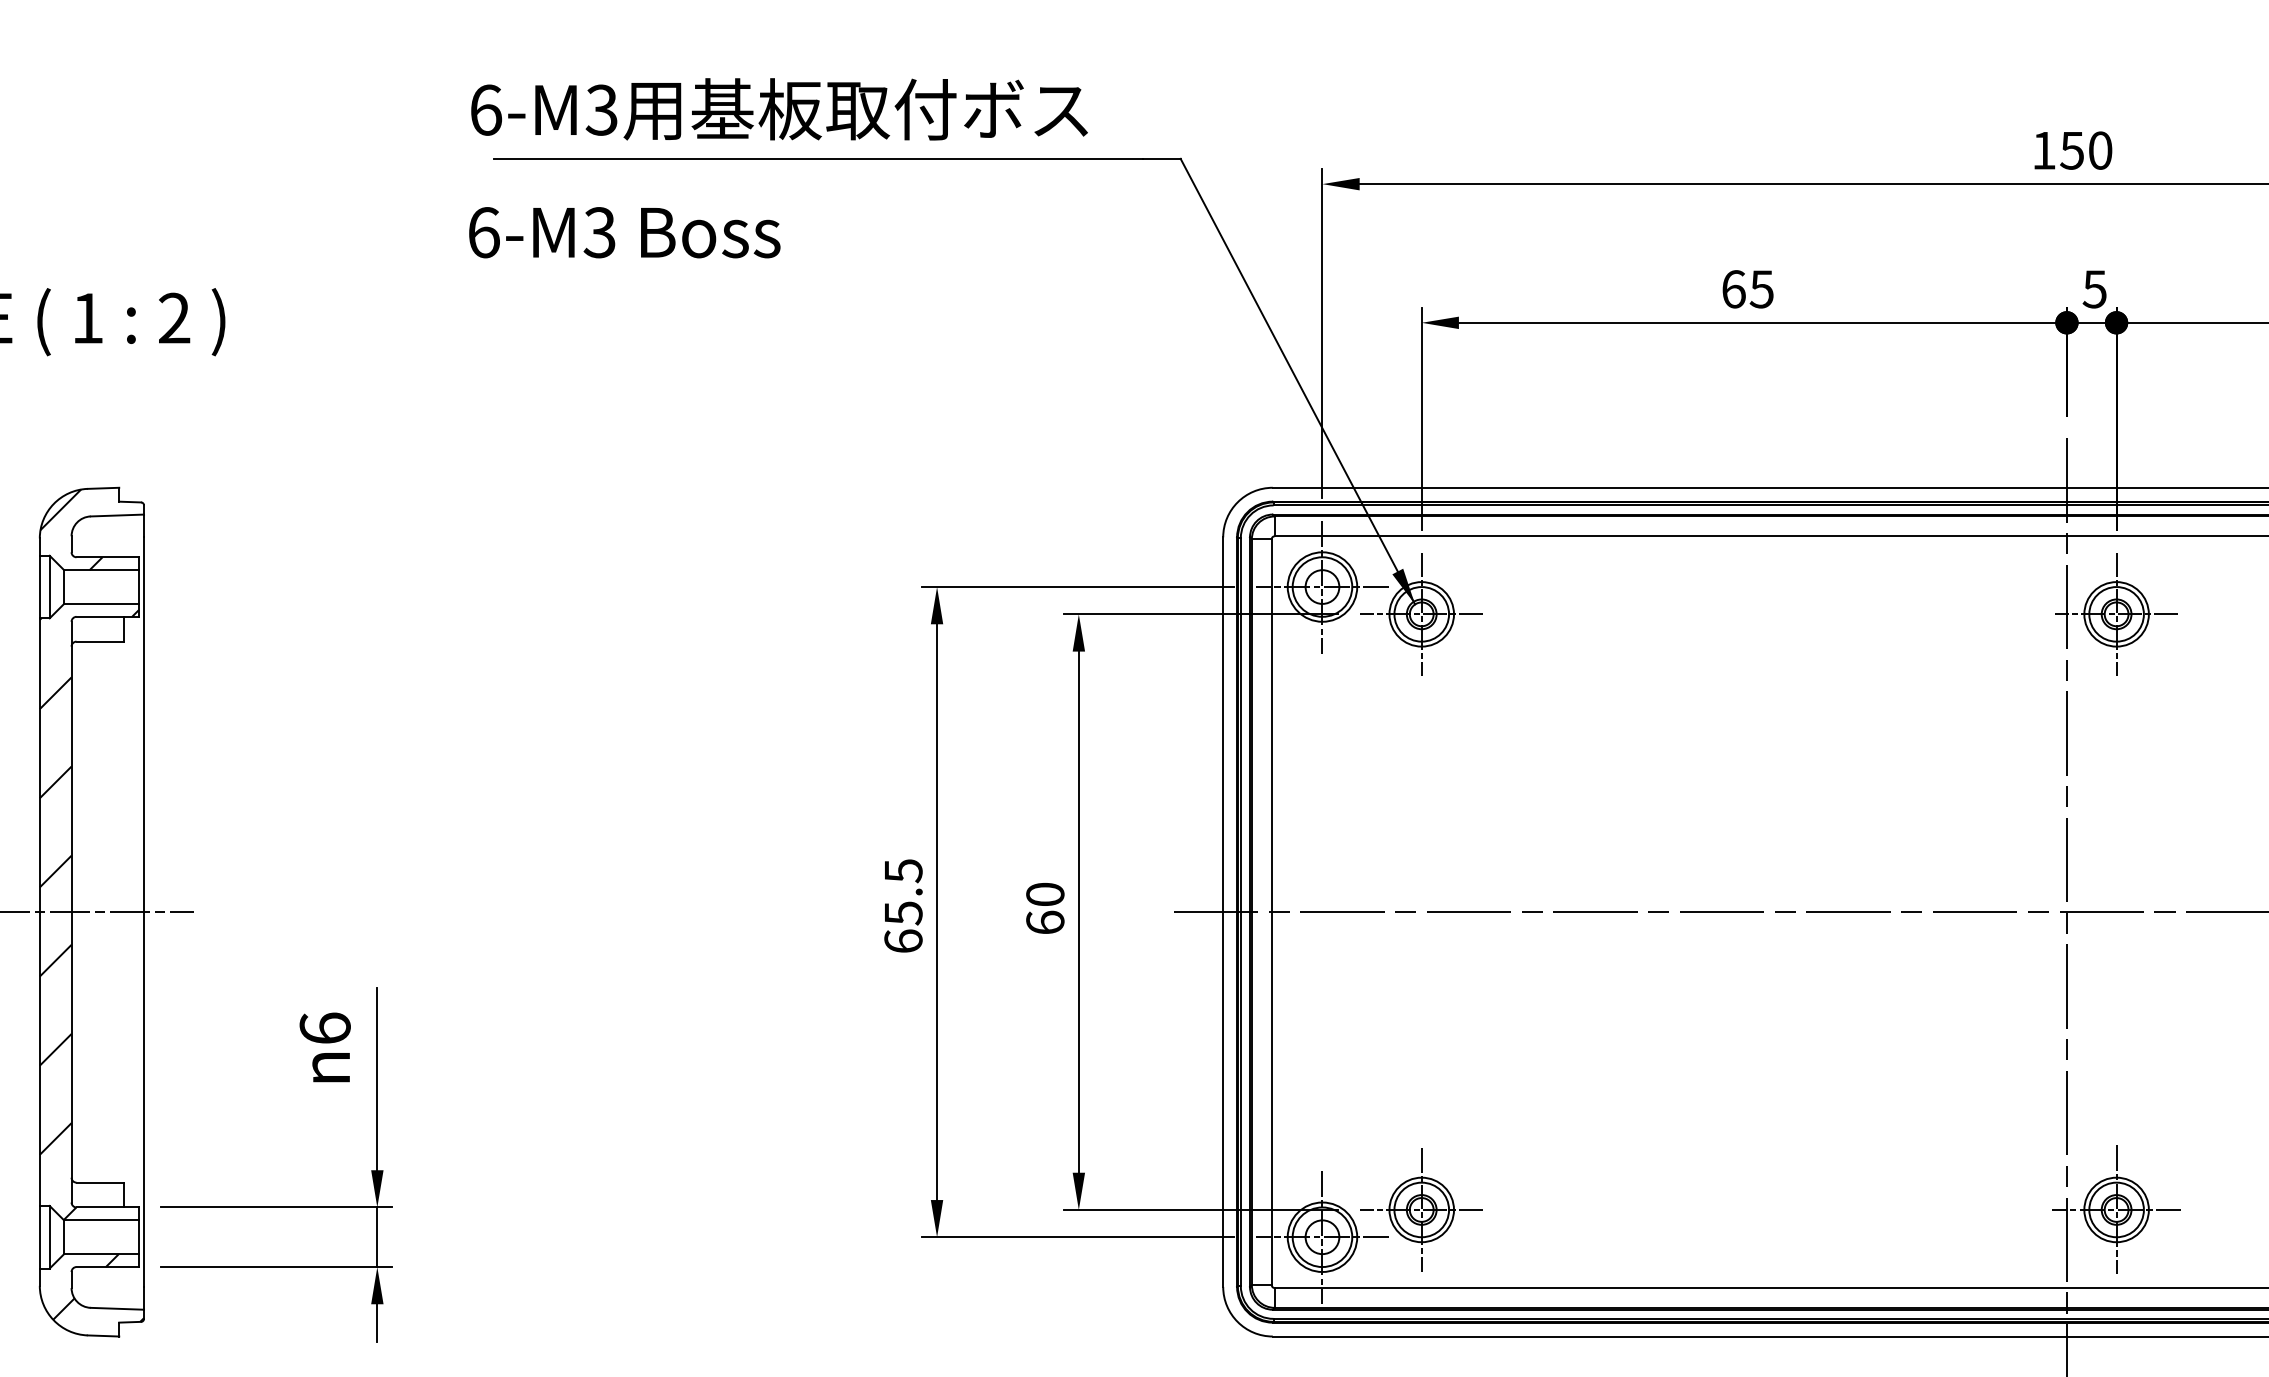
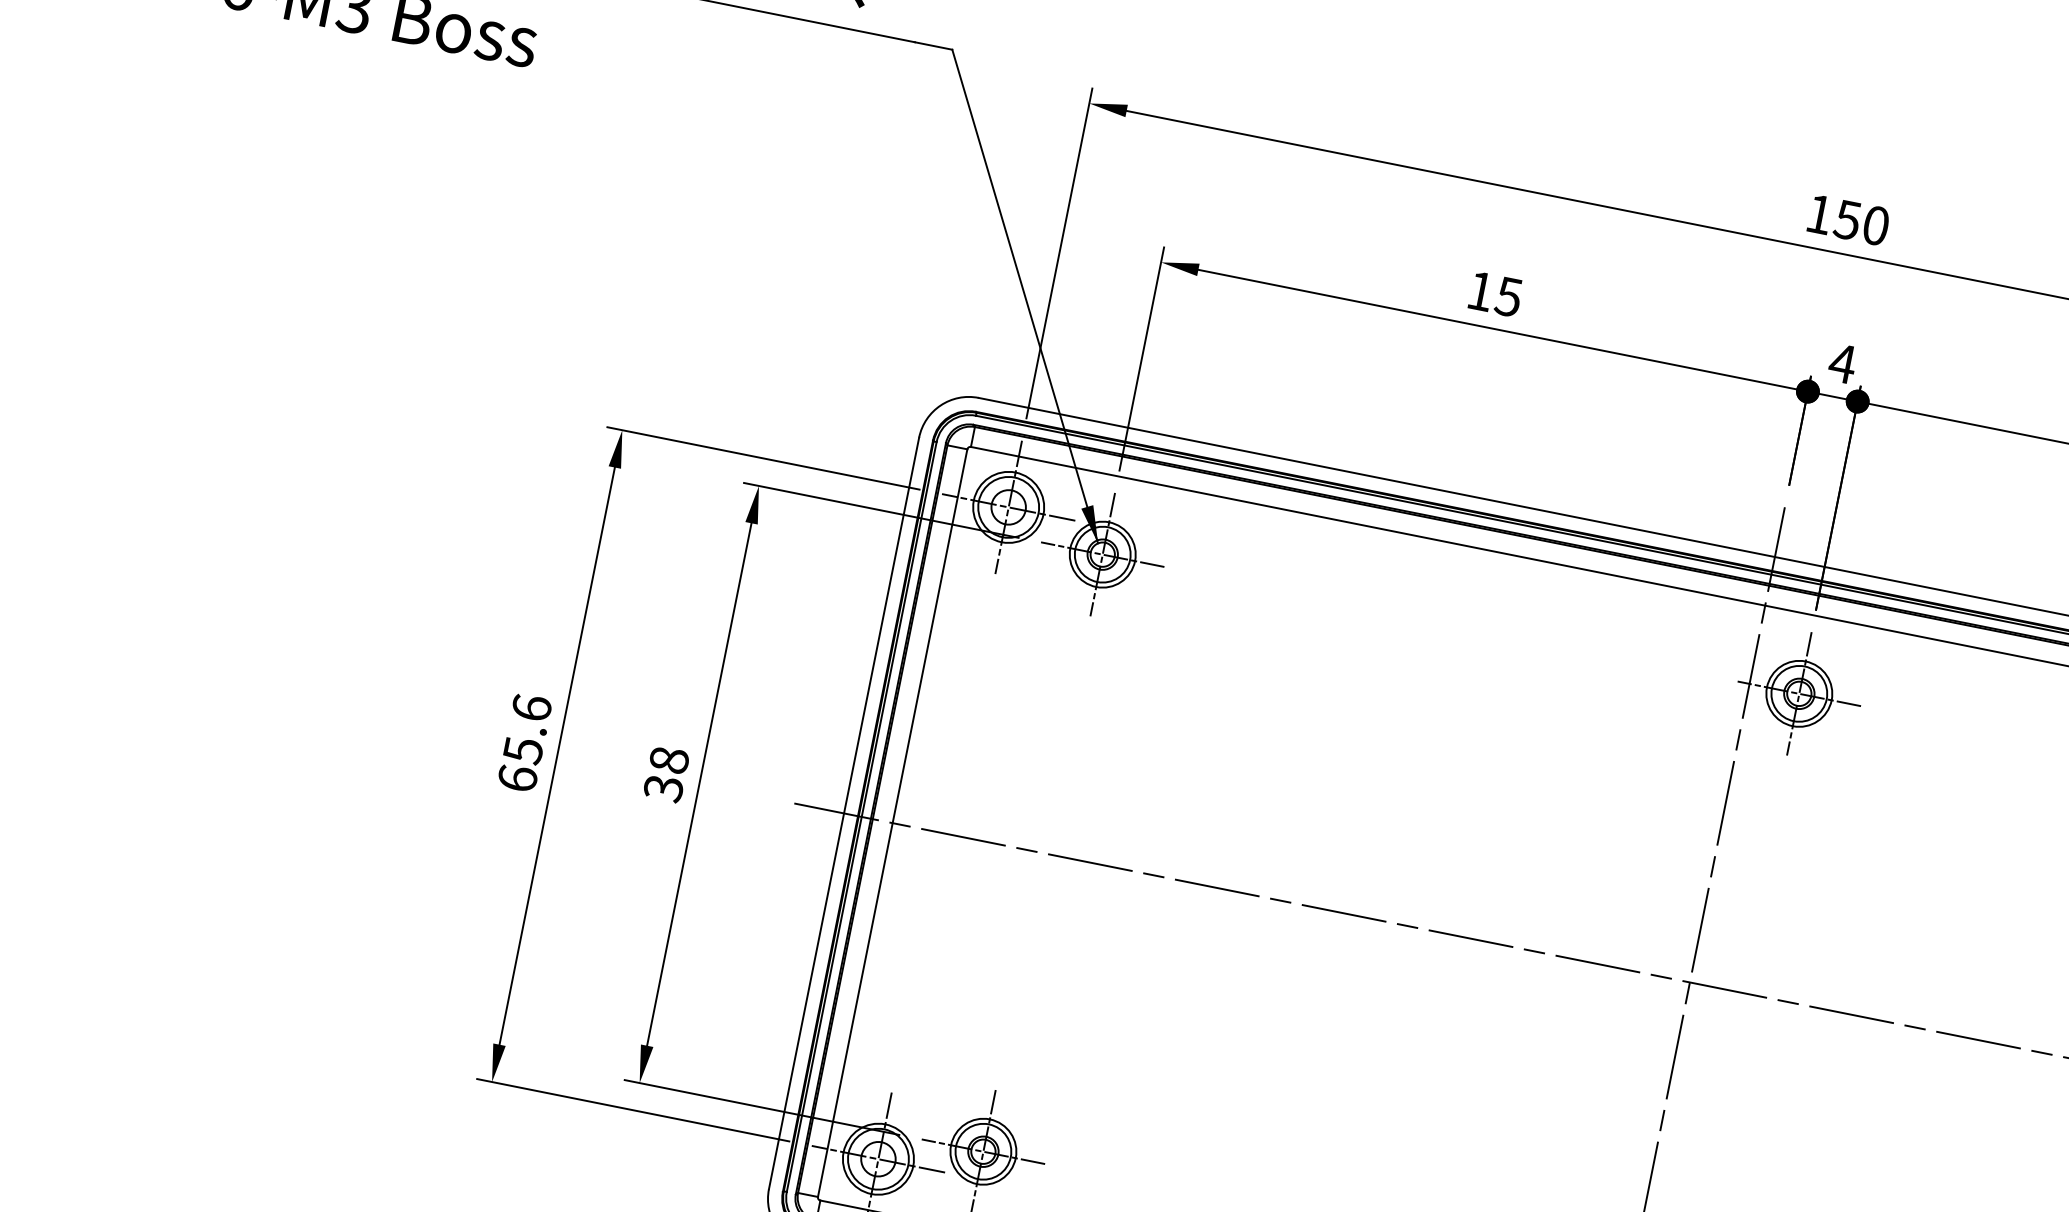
text: (1733, 289) -> (1480, 291), 65 -> 15
text: (2094, 289) -> (1842, 363), 5 -> 4
text: (903, 871) -> (531, 708), 65.5 -> 65.6
text: (1045, 908) -> (666, 774), 60 -> 38

